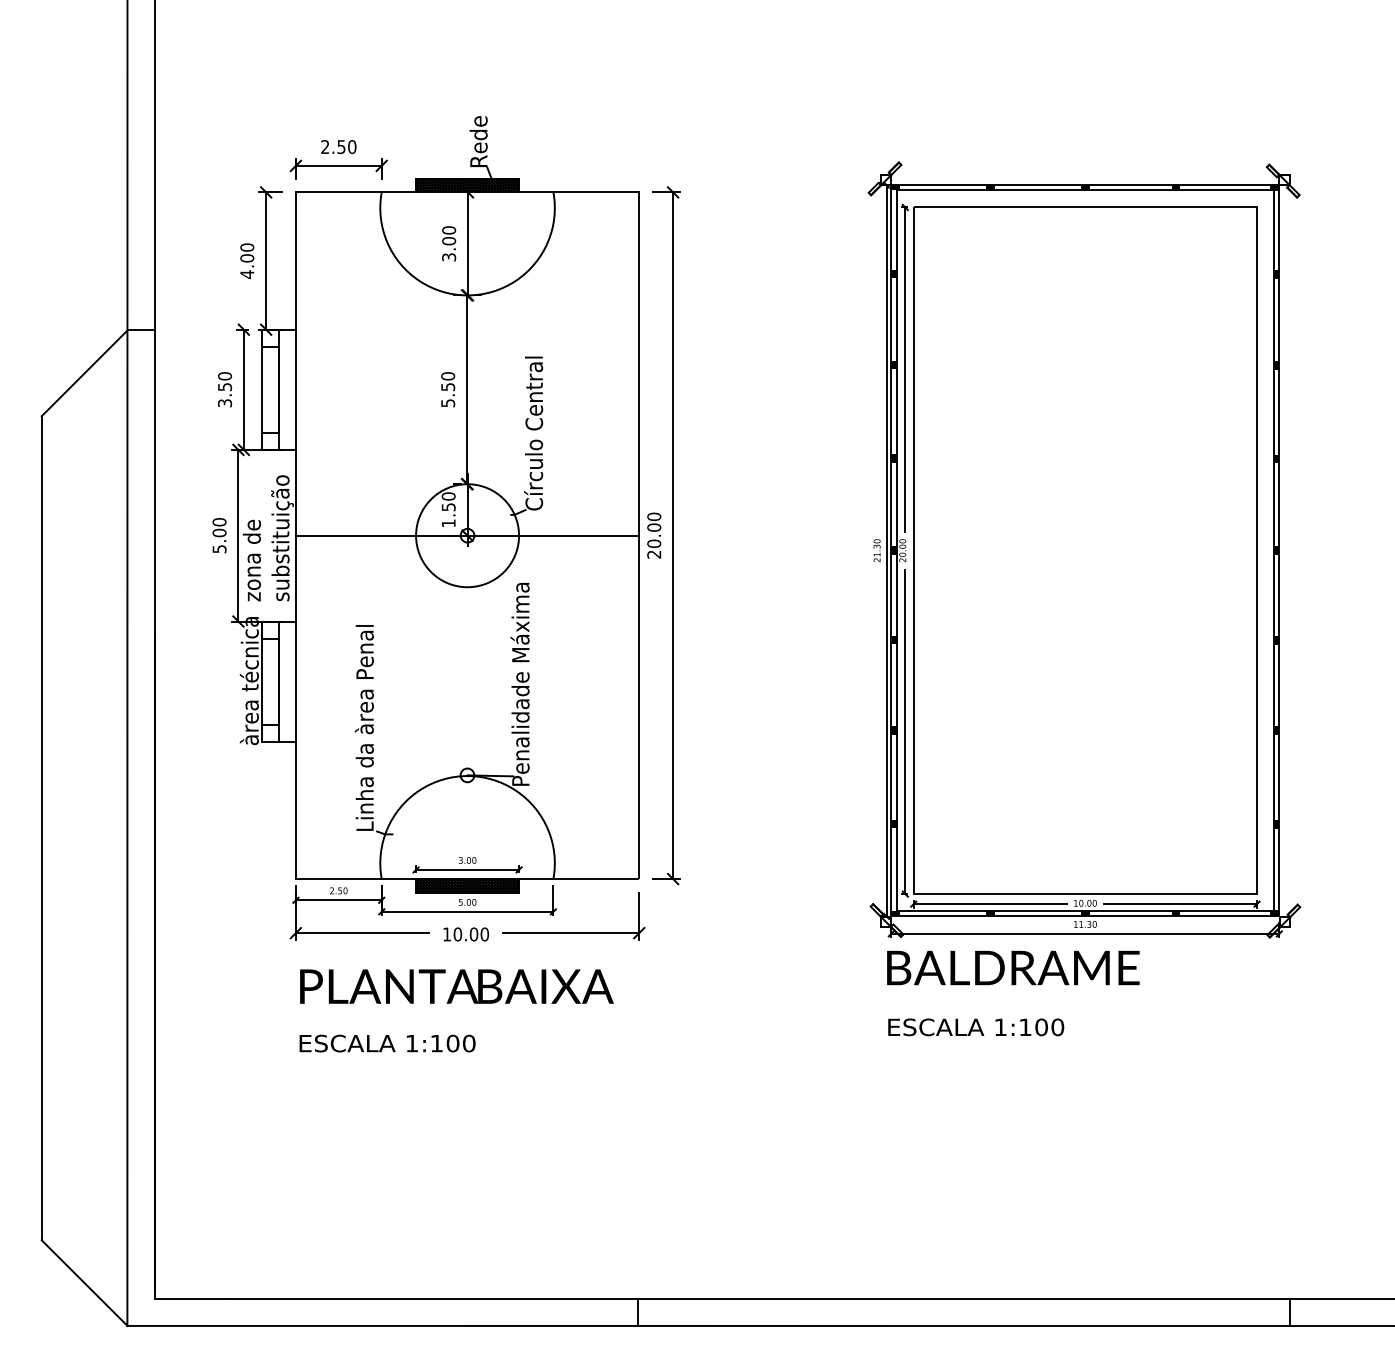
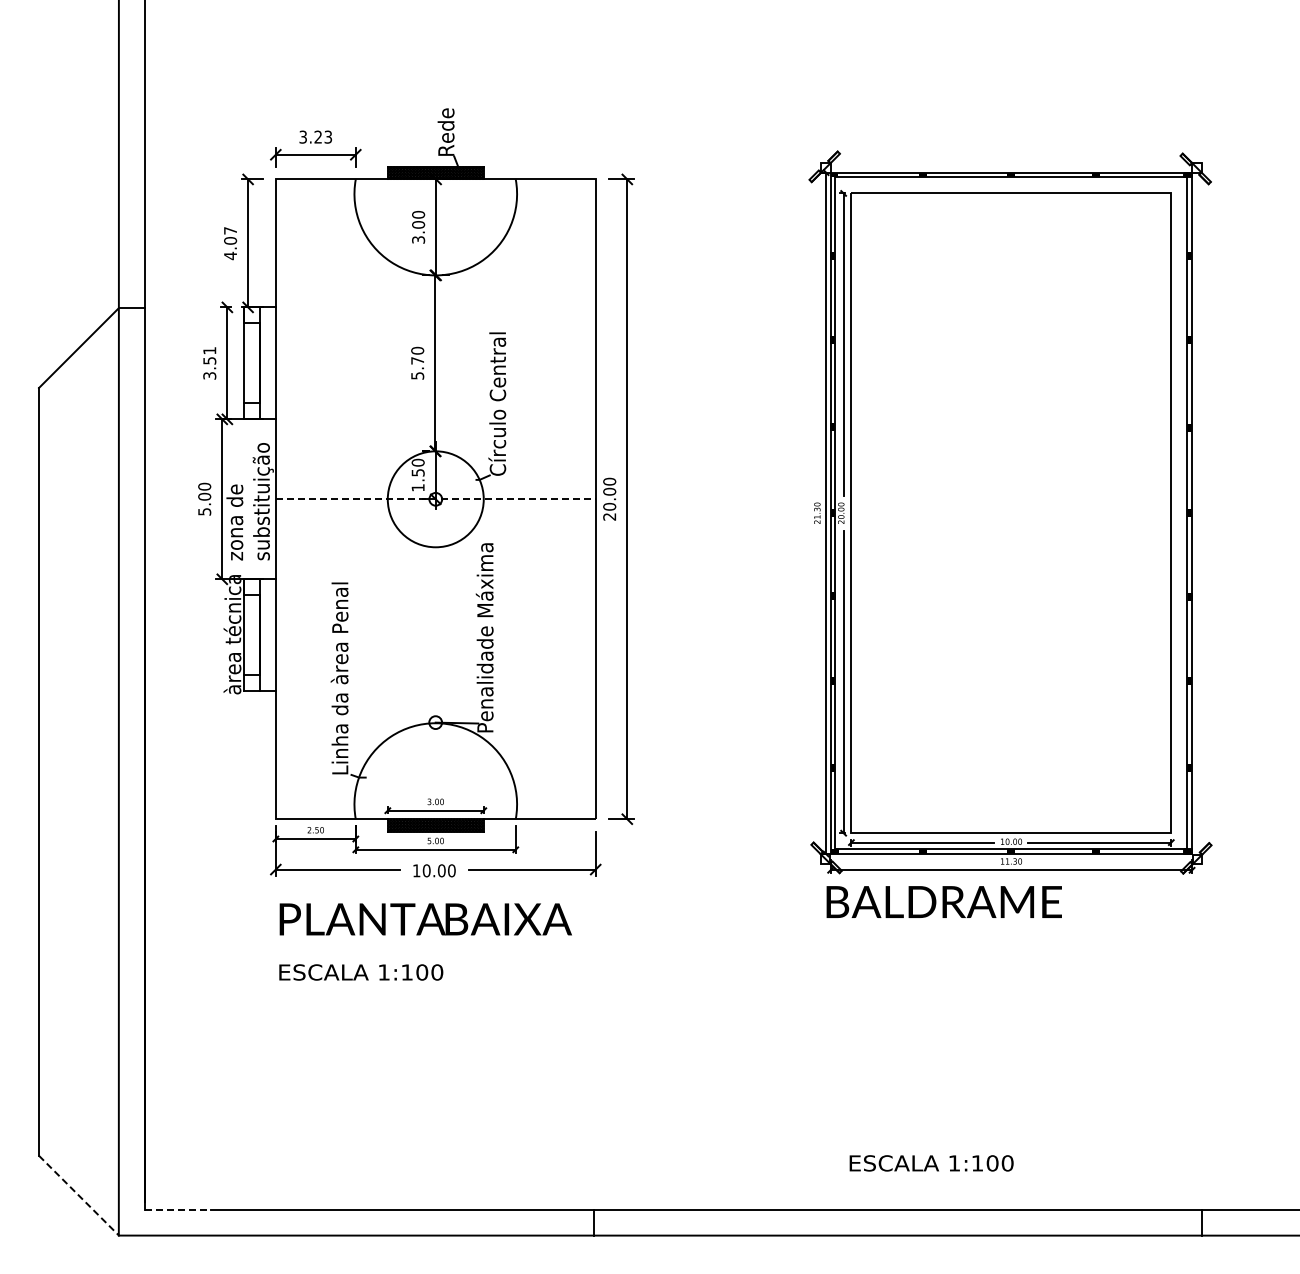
text: (338, 146) -> (315, 136), 2.50 -> 3.23
text: (247, 247) -> (230, 230), 4.00 -> 4.07
text: (224, 375) -> (209, 350), 3.50 -> 3.51
text: (447, 386) -> (417, 360), 5.50 -> 5.70
line: (467, 535) -> (435, 499), solid -> dashed
text: (976, 1027) -> (931, 1163), moved
line: (85, 1284) -> (79, 1196), solid -> dashed
line: (190, 1299) -> (177, 1210), solid -> dashed

